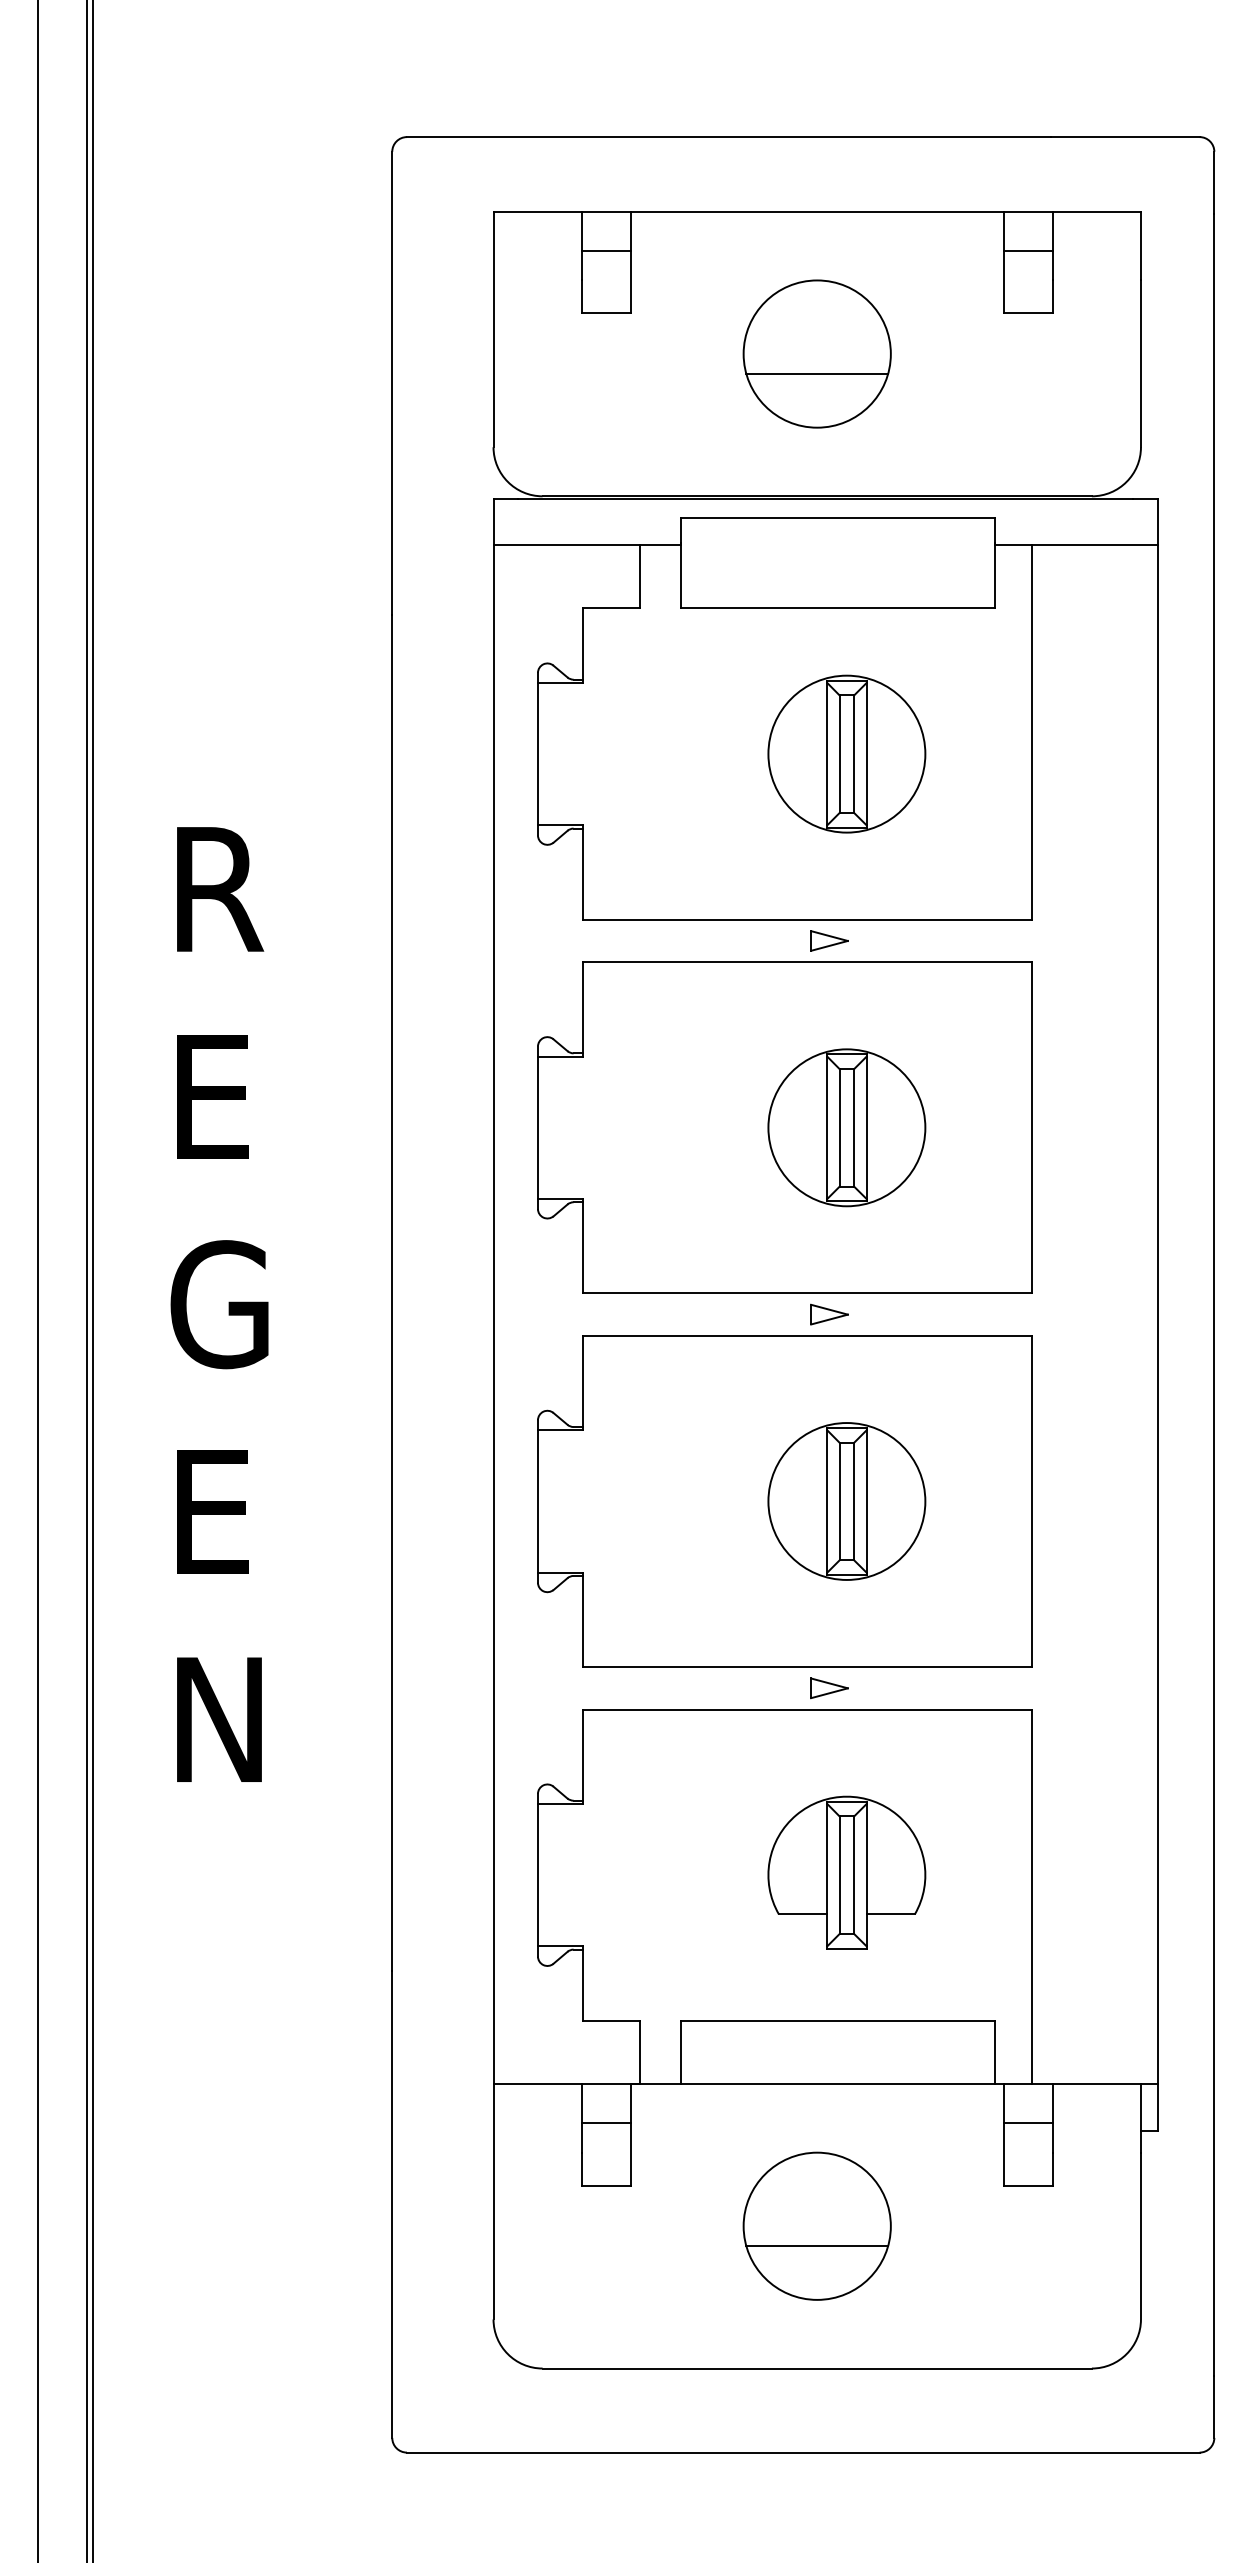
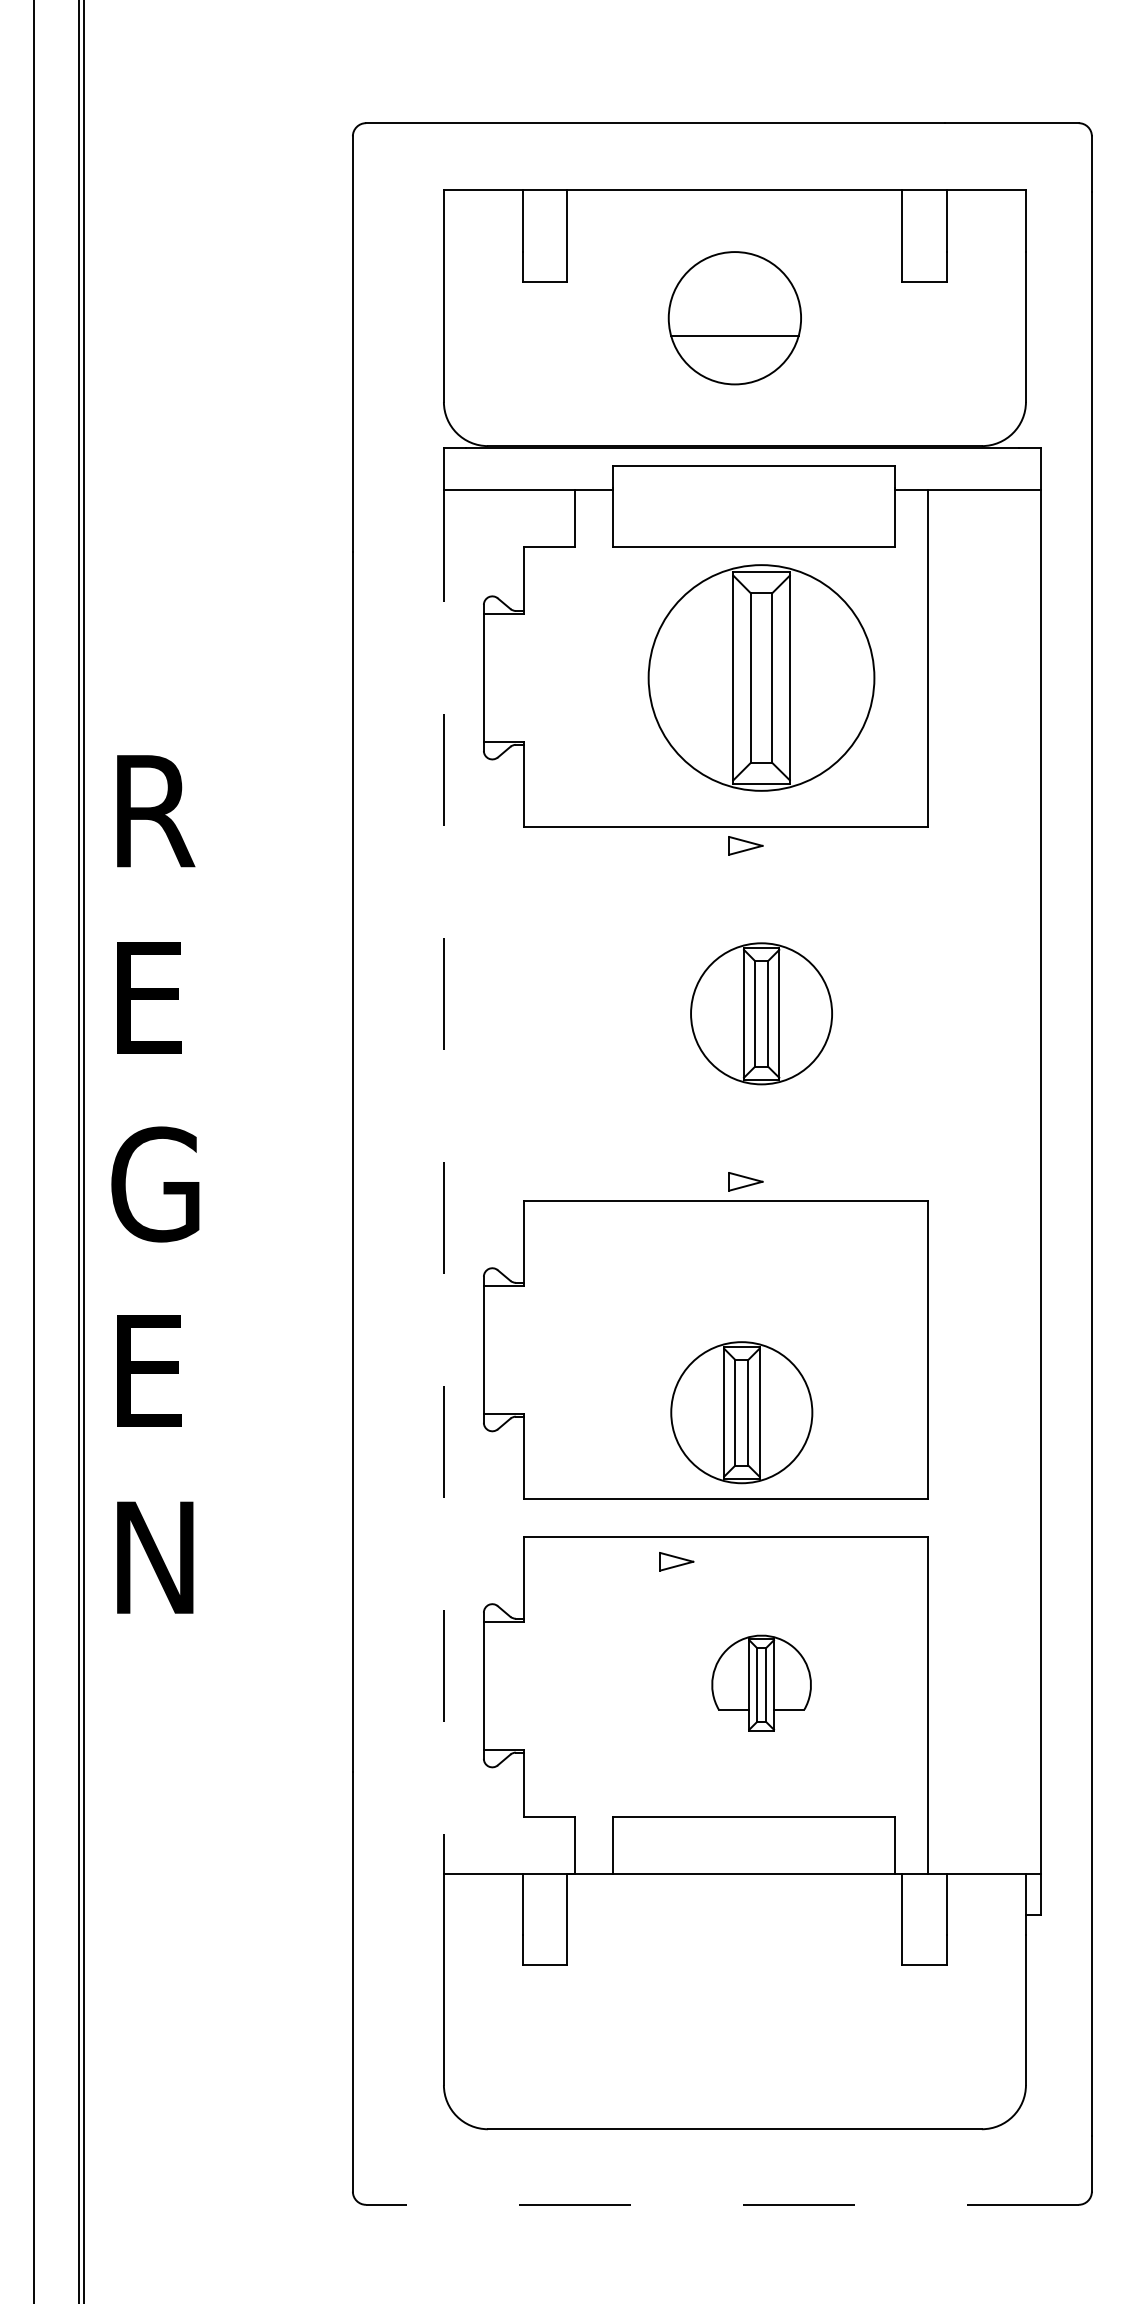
line: (605, 251) -> (544, 226), removed
line: (1027, 251) -> (923, 226), removed
part: (846, 753) -> (761, 677), size x1.6
part: (784, 1127) -> (705, 1013), removed
text: (219, 1304) -> (155, 1184), moved
line: (493, 1315) -> (443, 1182), solid -> dashed
part: (846, 1501) -> (741, 1412), moved
part: (829, 1688) -> (676, 1561), moved
part: (846, 1872) -> (761, 1683), size x0.7
line: (605, 2123) -> (544, 1908), removed
line: (1027, 2123) -> (923, 1908), removed
part: (816, 2225) -> (734, 2000), removed
line: (802, 2452) -> (721, 2204), solid -> dashed

